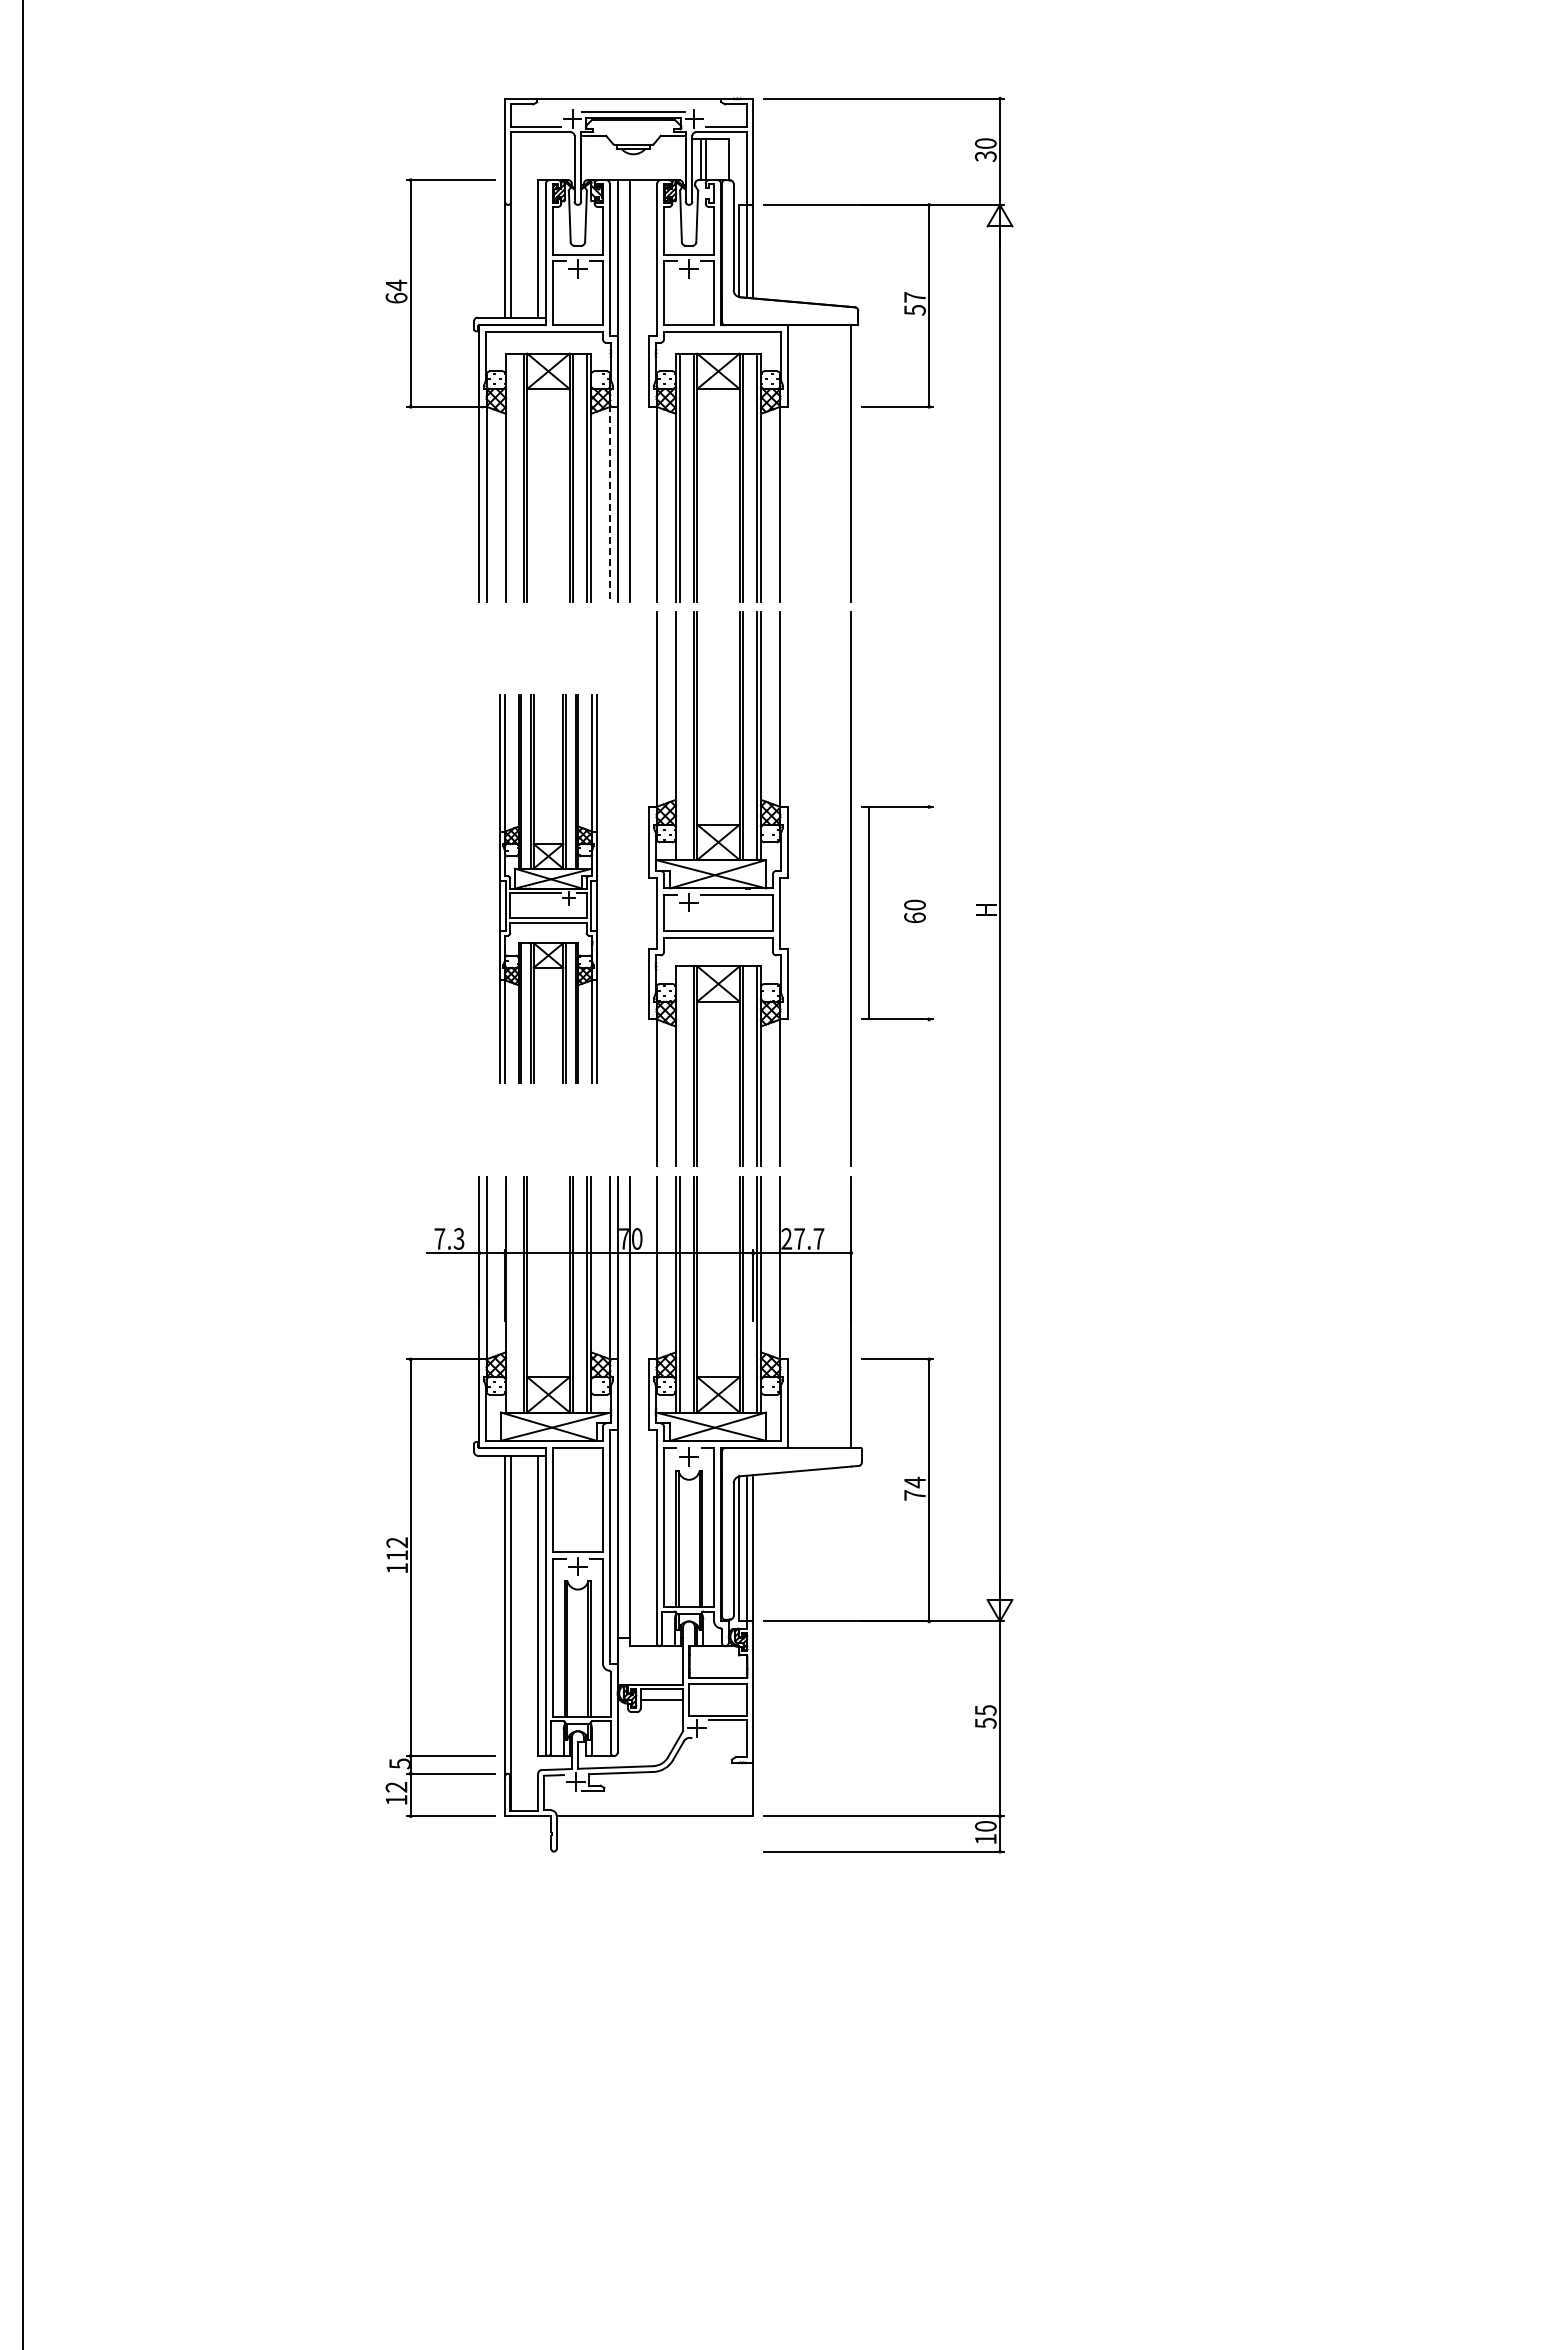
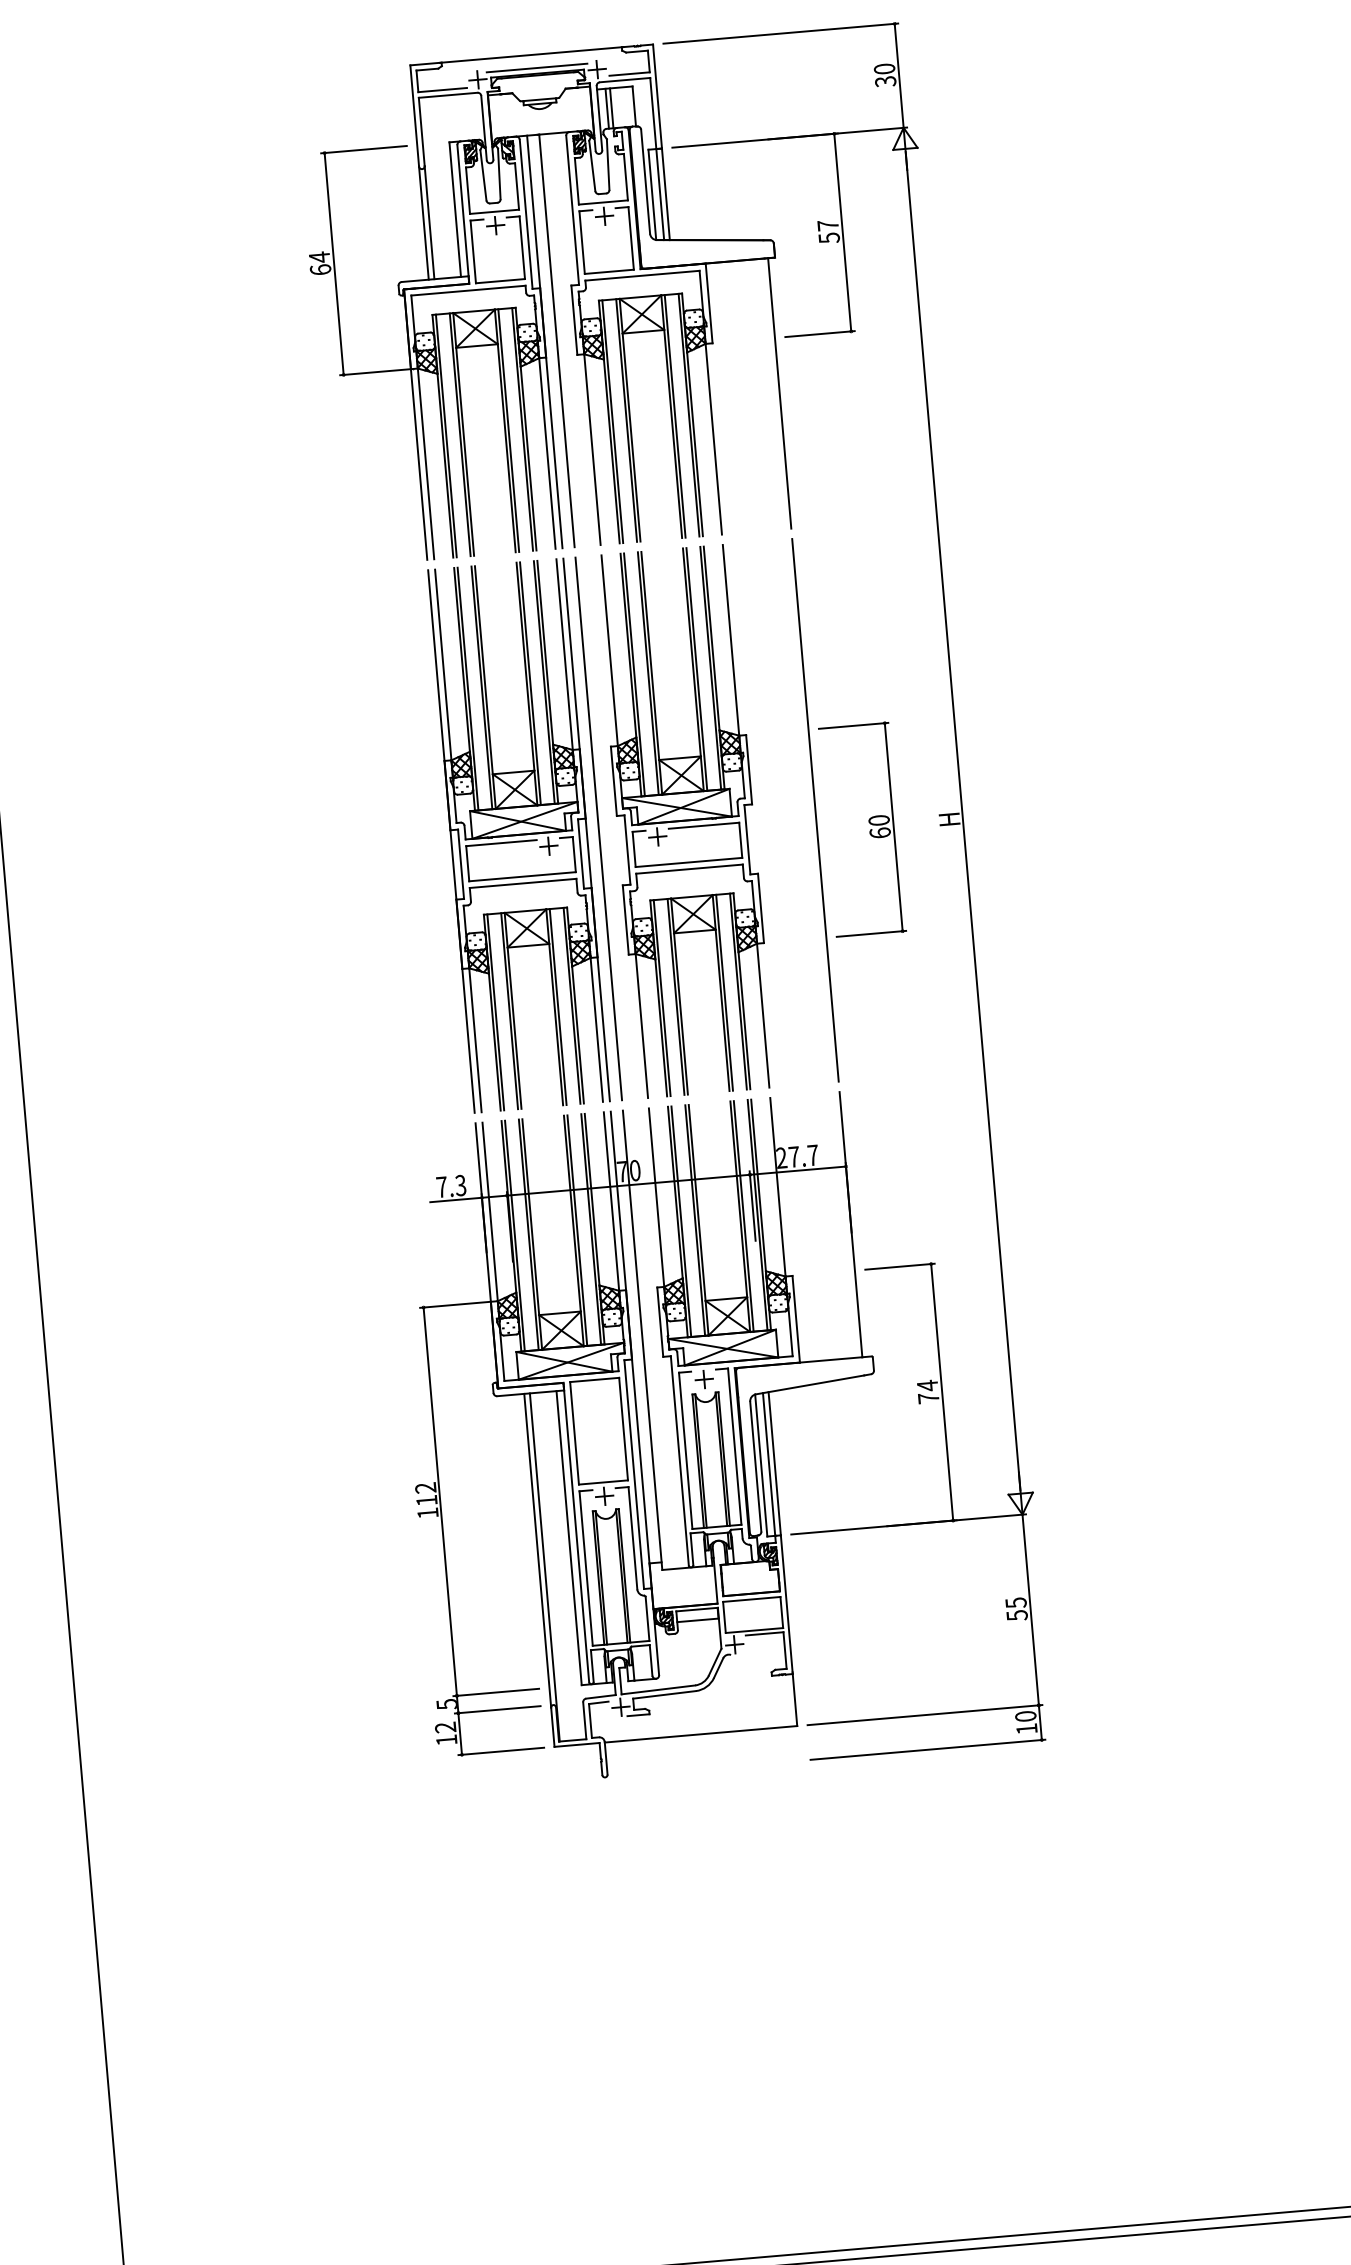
line: (509, 477) -> (446, 435), added
line: (610, 503) -> (547, 452), dashed -> solid
line: (679, 736) -> (634, 675), added
part: (548, 888) -> (518, 834), size x1.43
line: (629, 889) -> (598, 829), added
line: (869, 912) -> (893, 826), moved
line: (679, 1066) -> (662, 998), added
line: (509, 1294) -> (514, 1235), added

